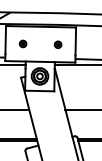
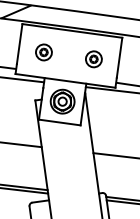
part: (22, 43) -> (43, 51), size x1.67
part: (57, 44) -> (92, 58), size x1.67

